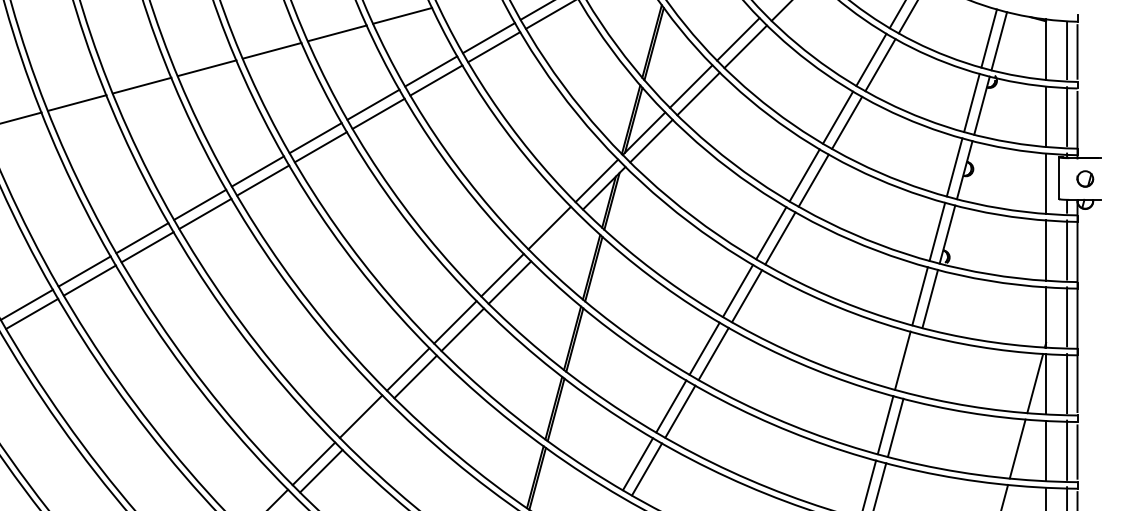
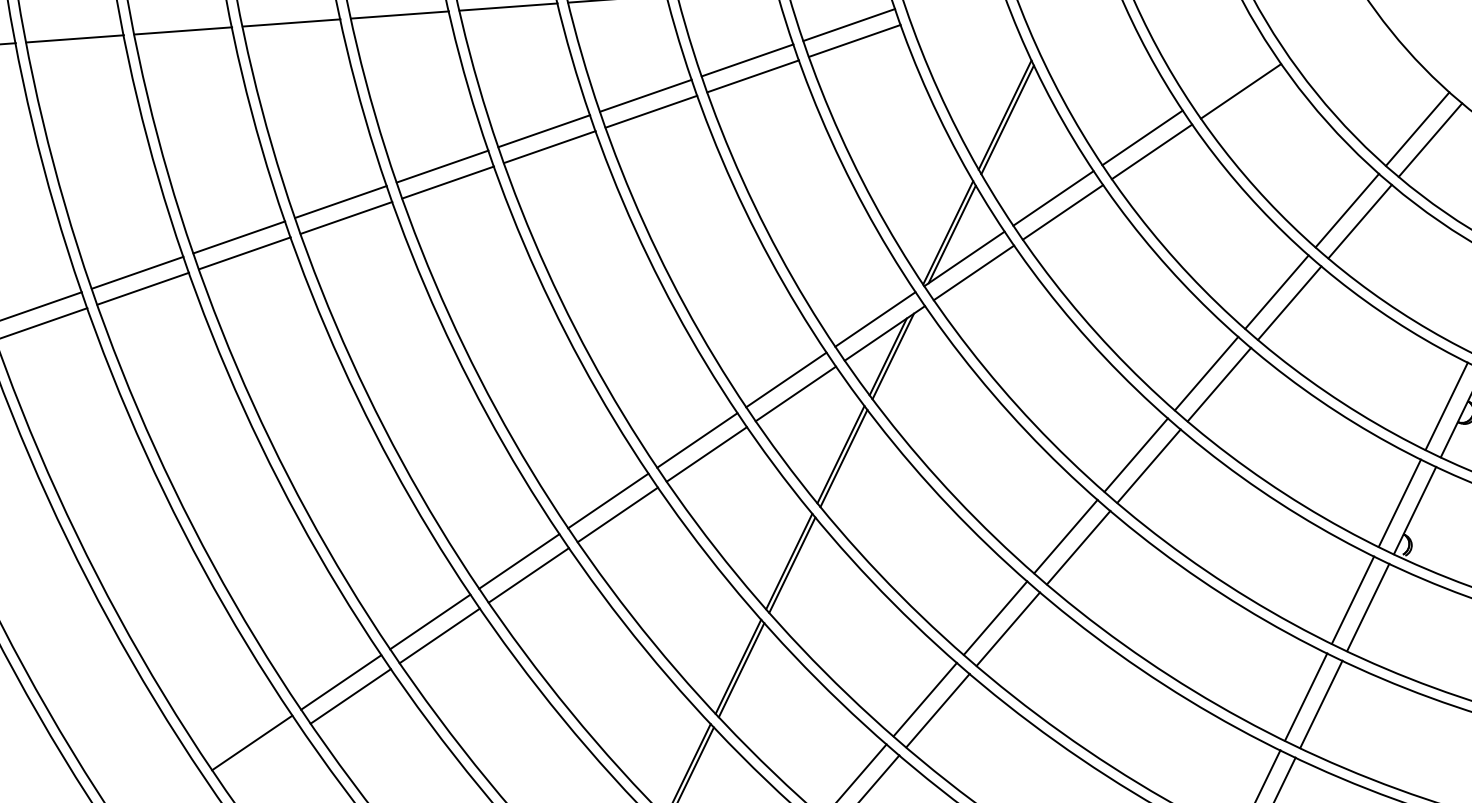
line: (556, 235) -> (794, 393), added
line: (912, 363) -> (1320, 704), added
line: (368, 423) -> (439, 635), added

